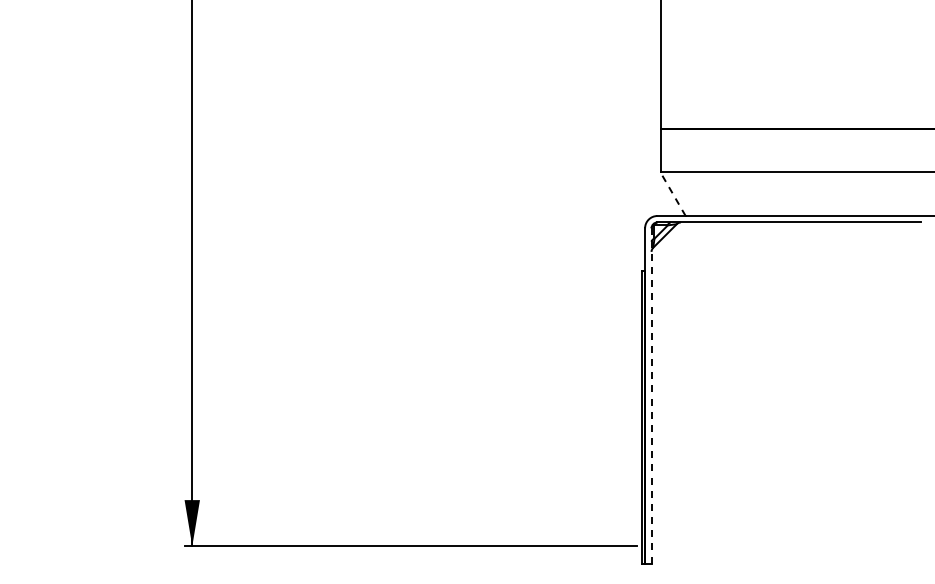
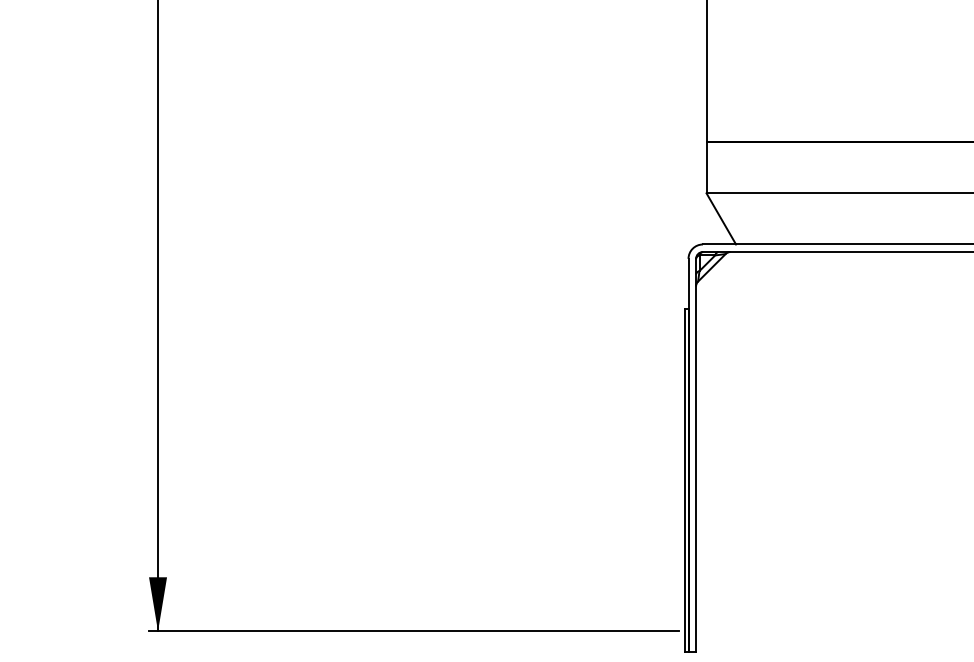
line: (672, 193) -> (720, 218), dashed -> solid
line: (651, 395) -> (696, 454), dashed -> solid

